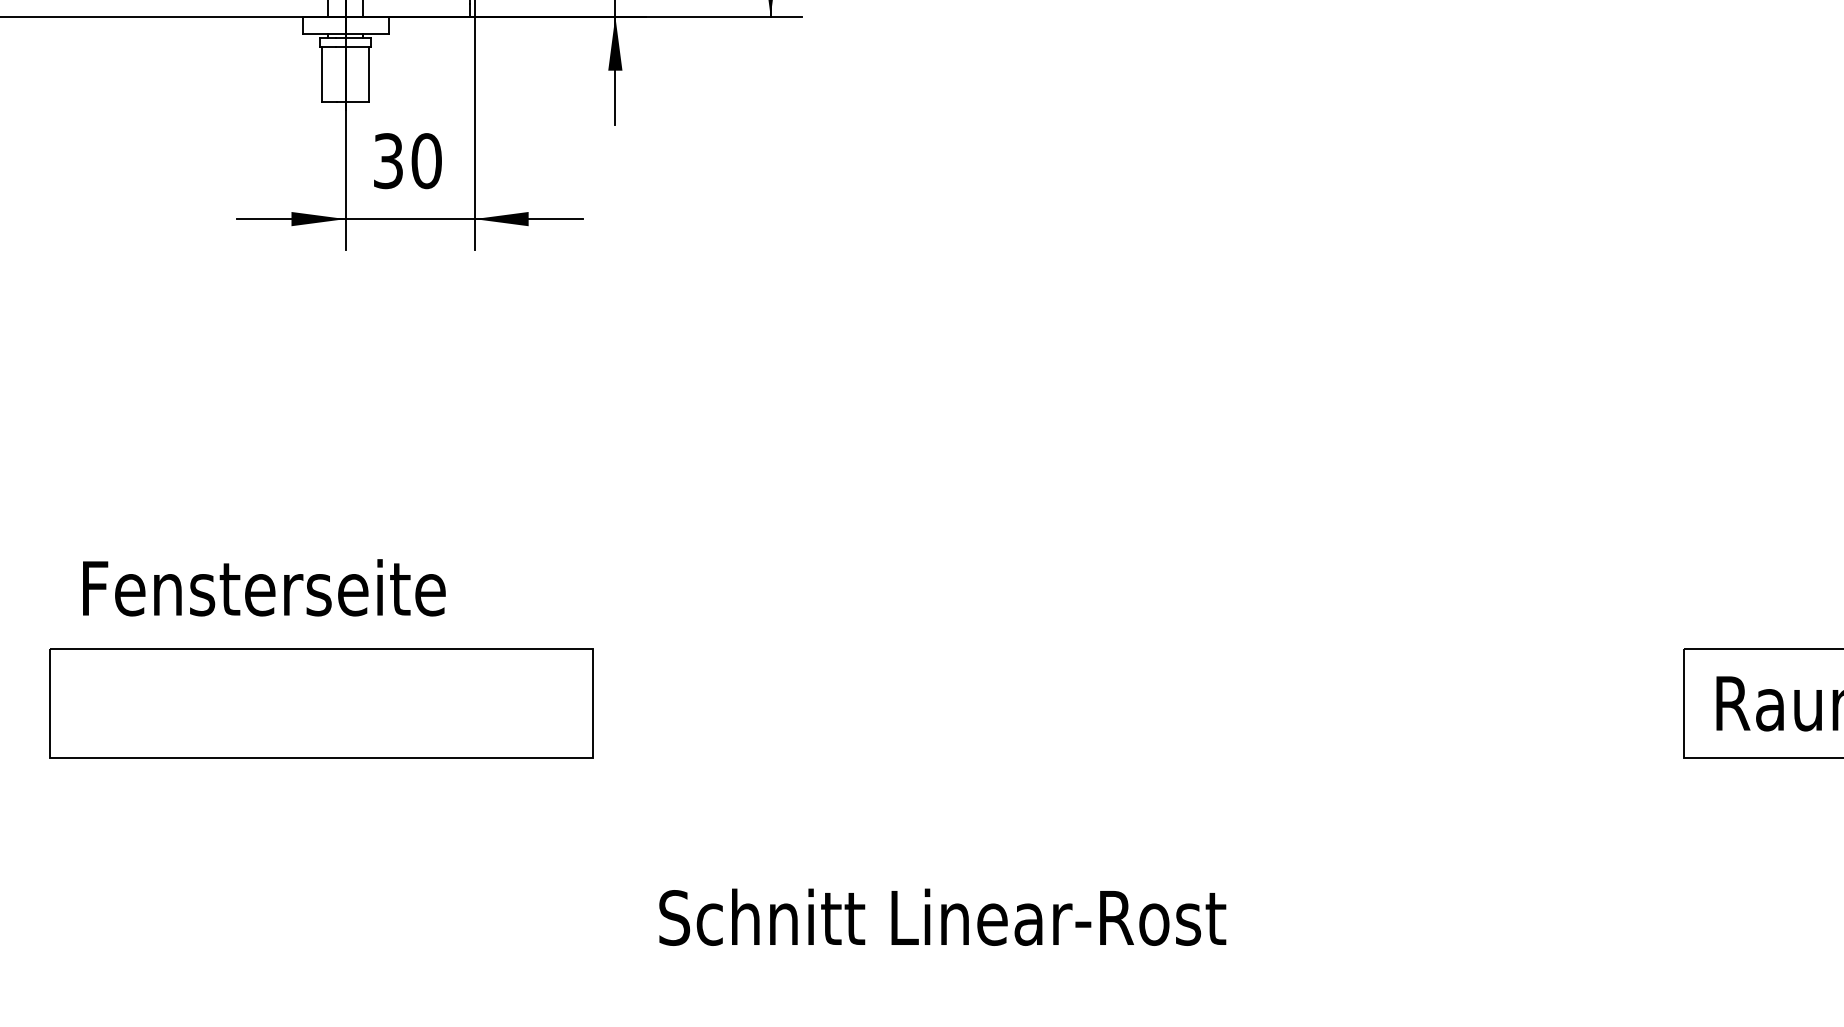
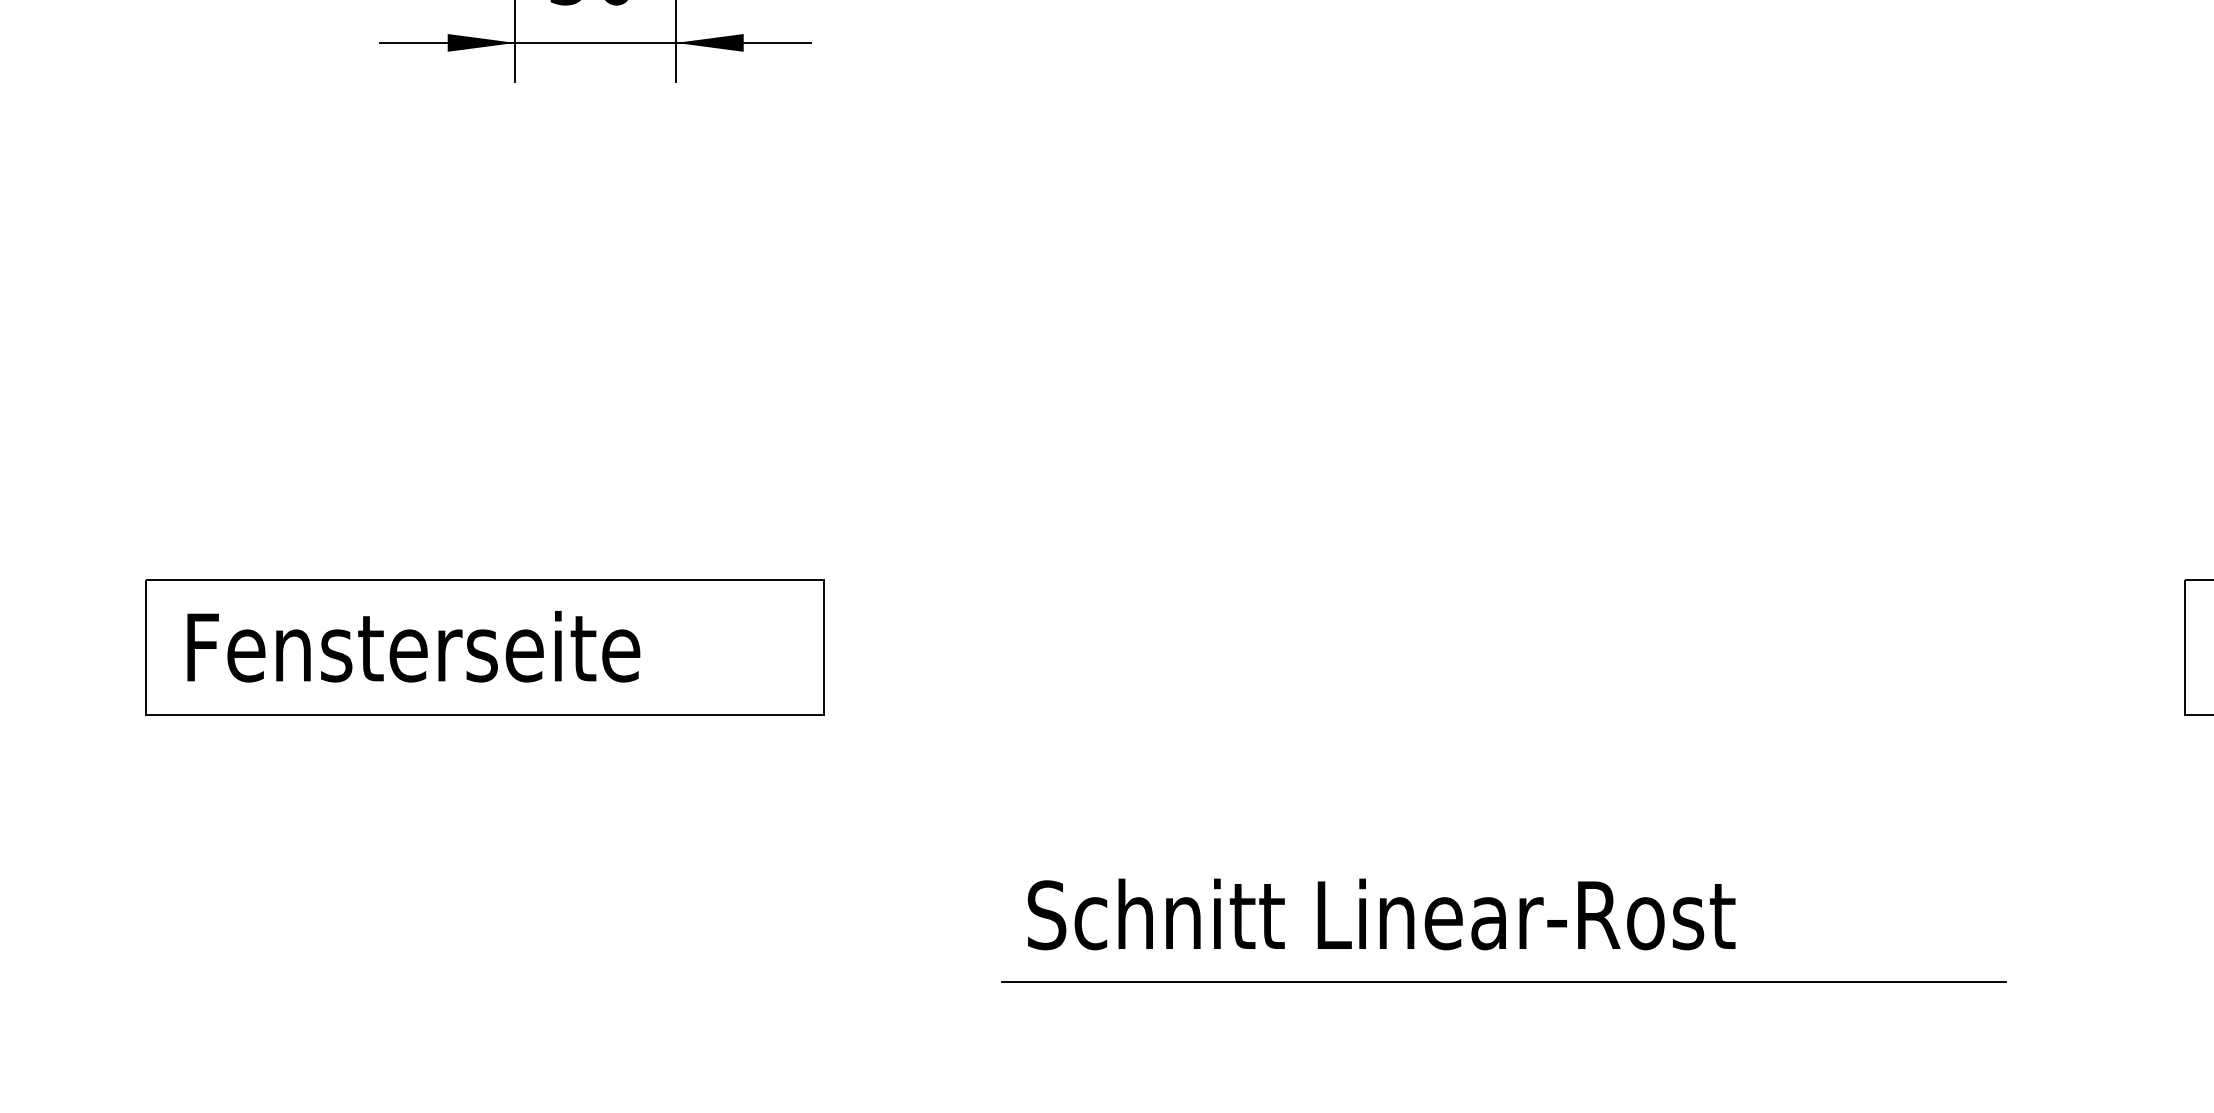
text: (264, 587) -> (413, 646), moved
text: (942, 916) -> (1381, 913), moved
line: (1137, 971) -> (1503, 982), added

